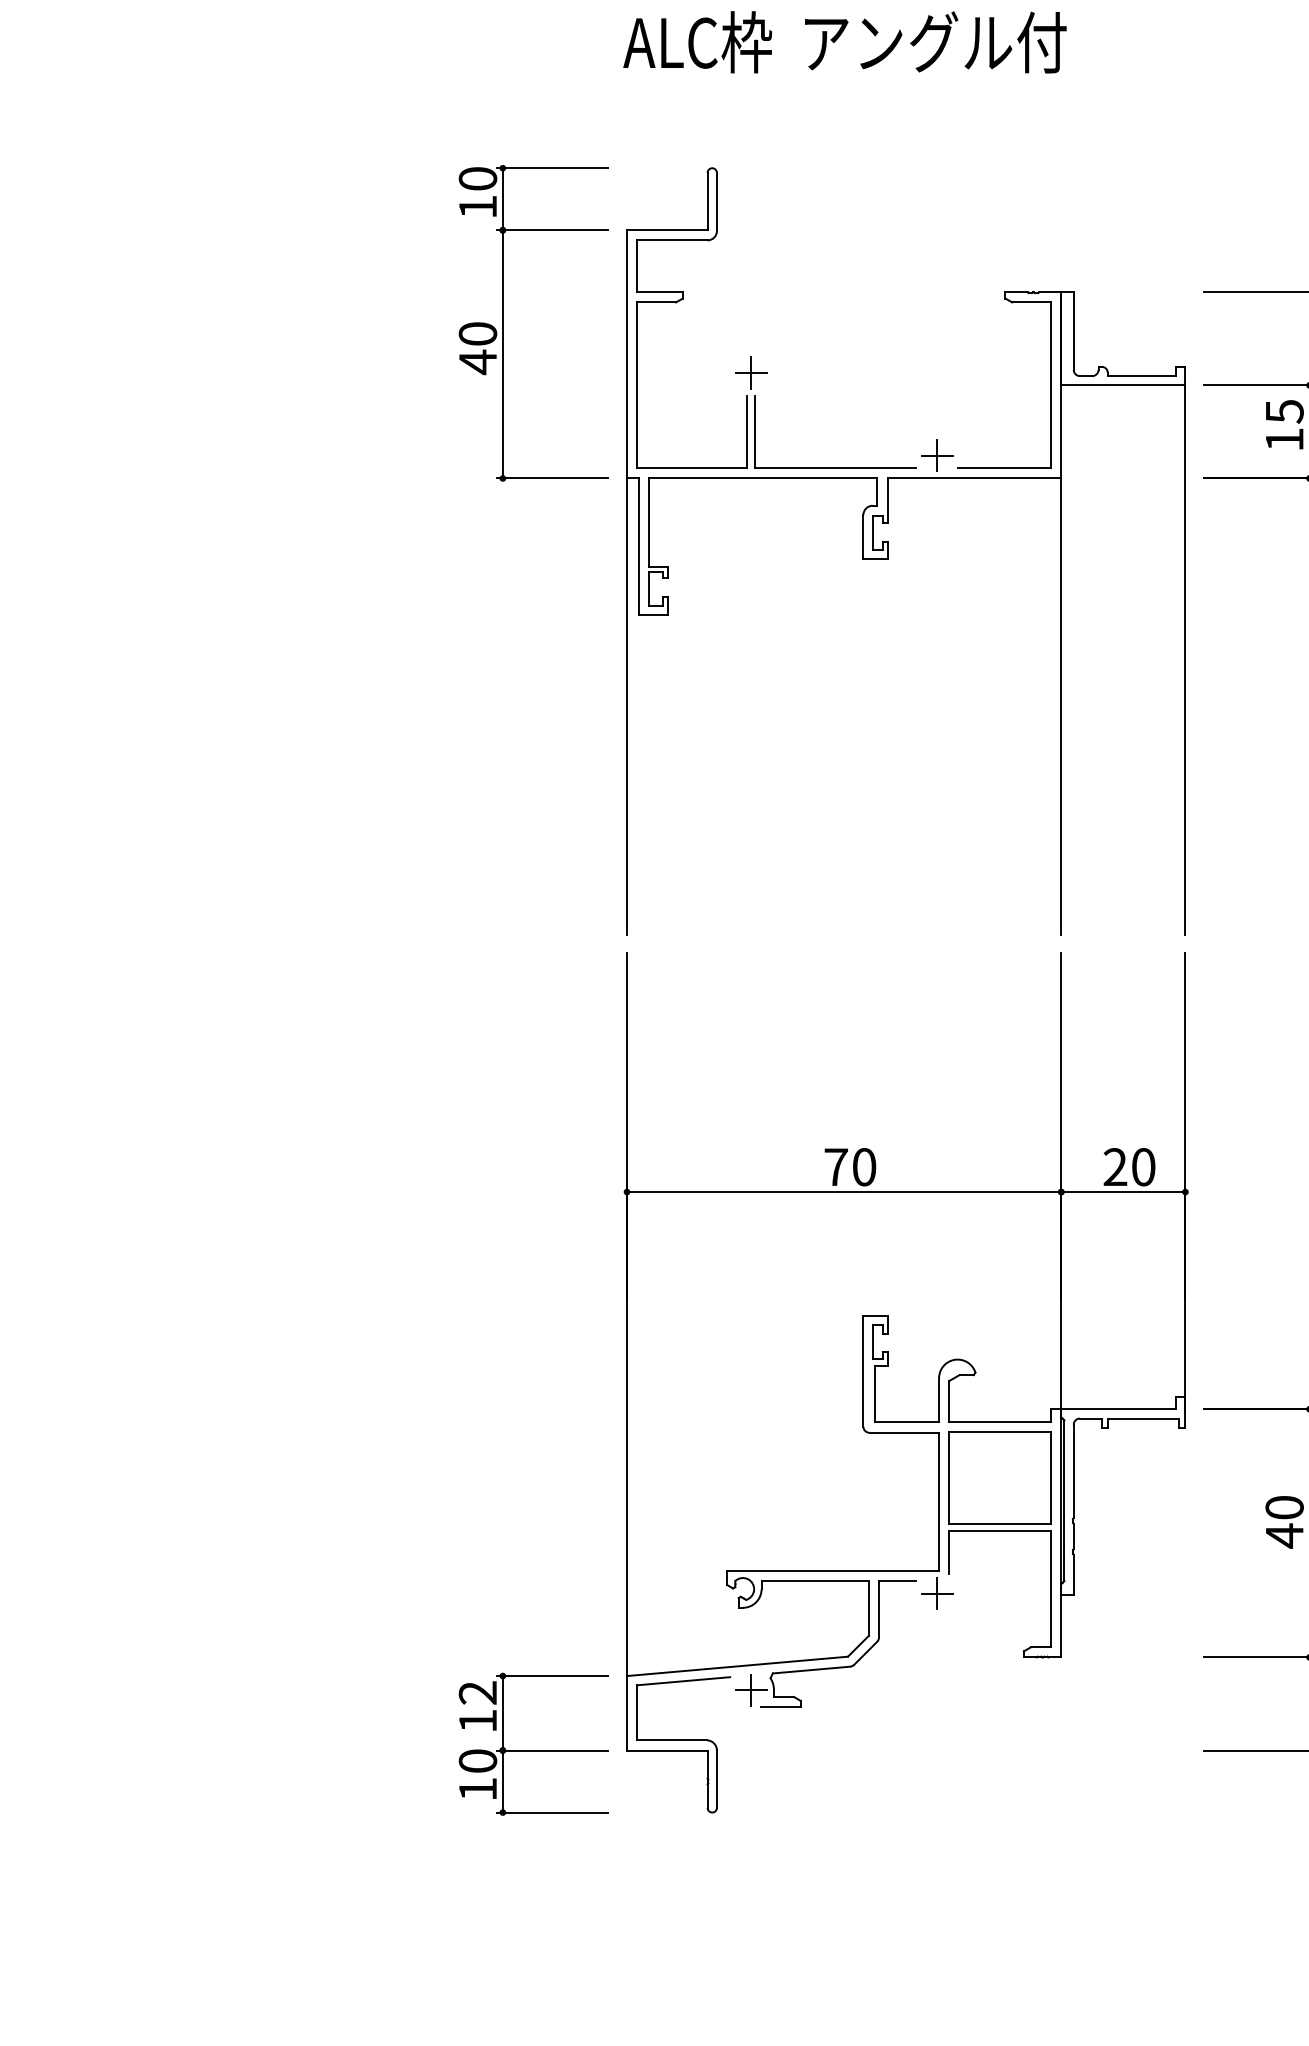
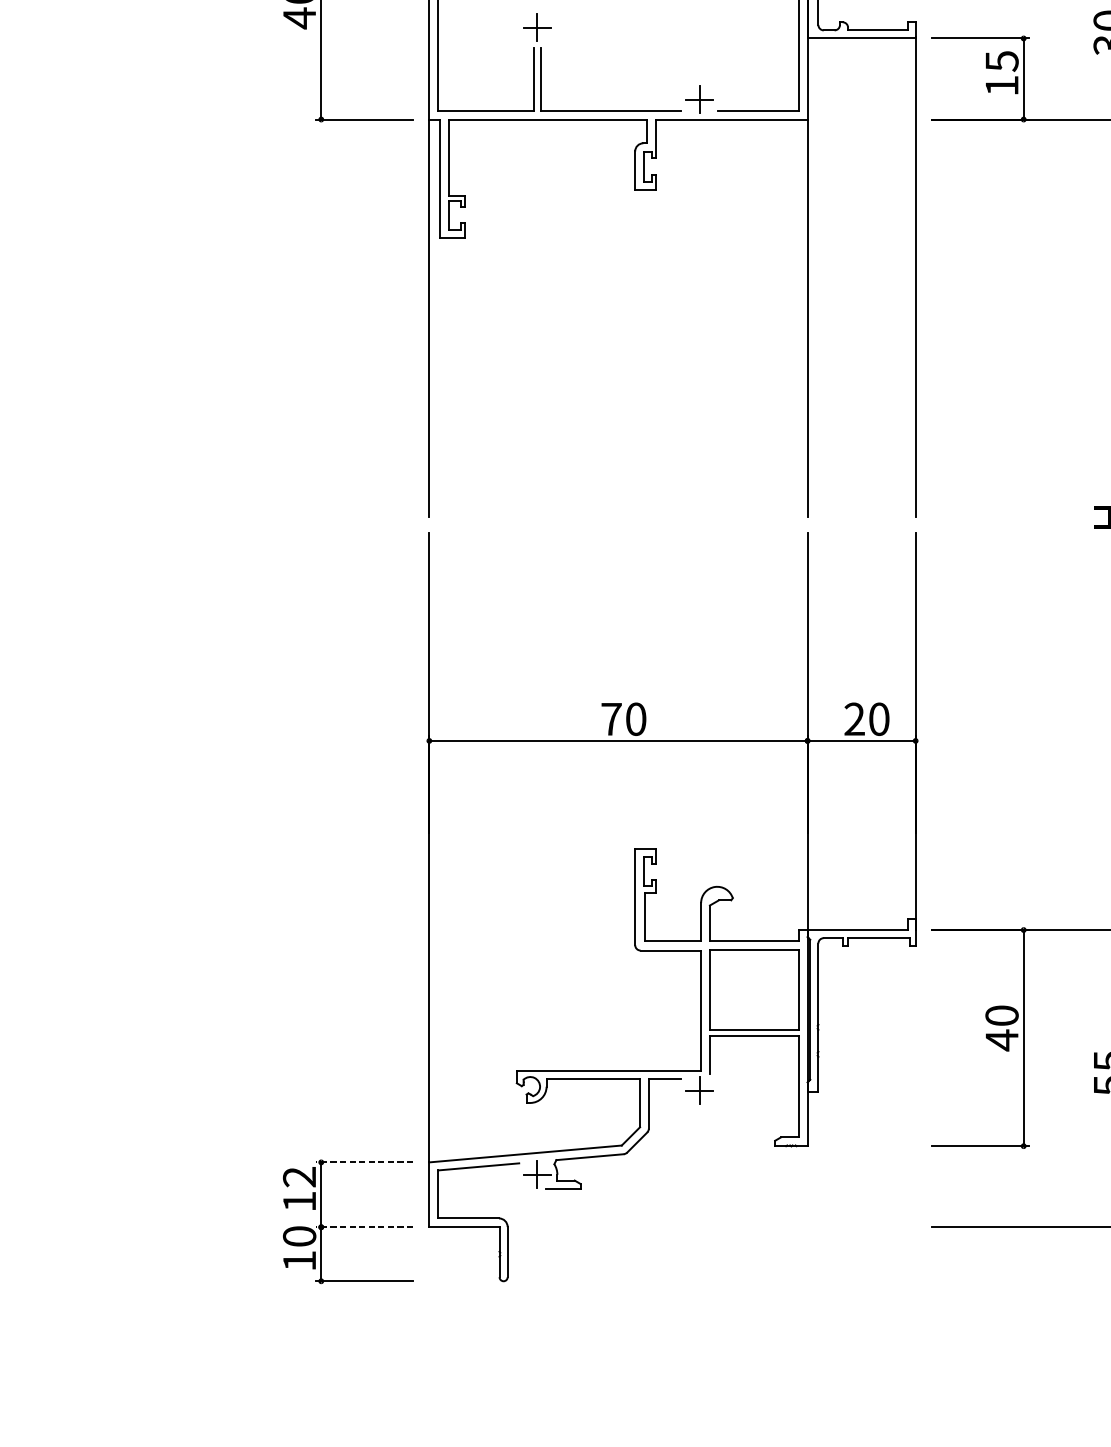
line: (552, 1676) -> (364, 1162), solid -> dashed
line: (552, 1750) -> (364, 1227), solid -> dashed

